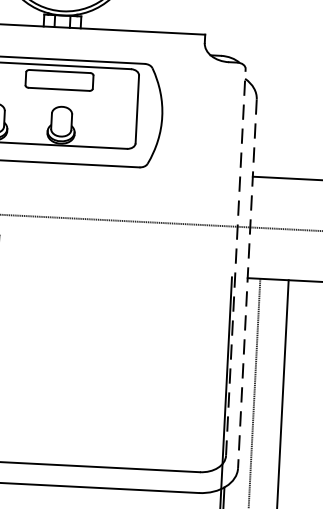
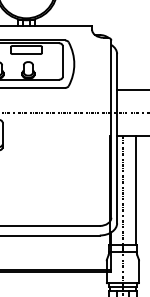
line: (236, 263) -> (111, 129), dashed -> solid
line: (248, 283) -> (117, 138), dashed -> solid

